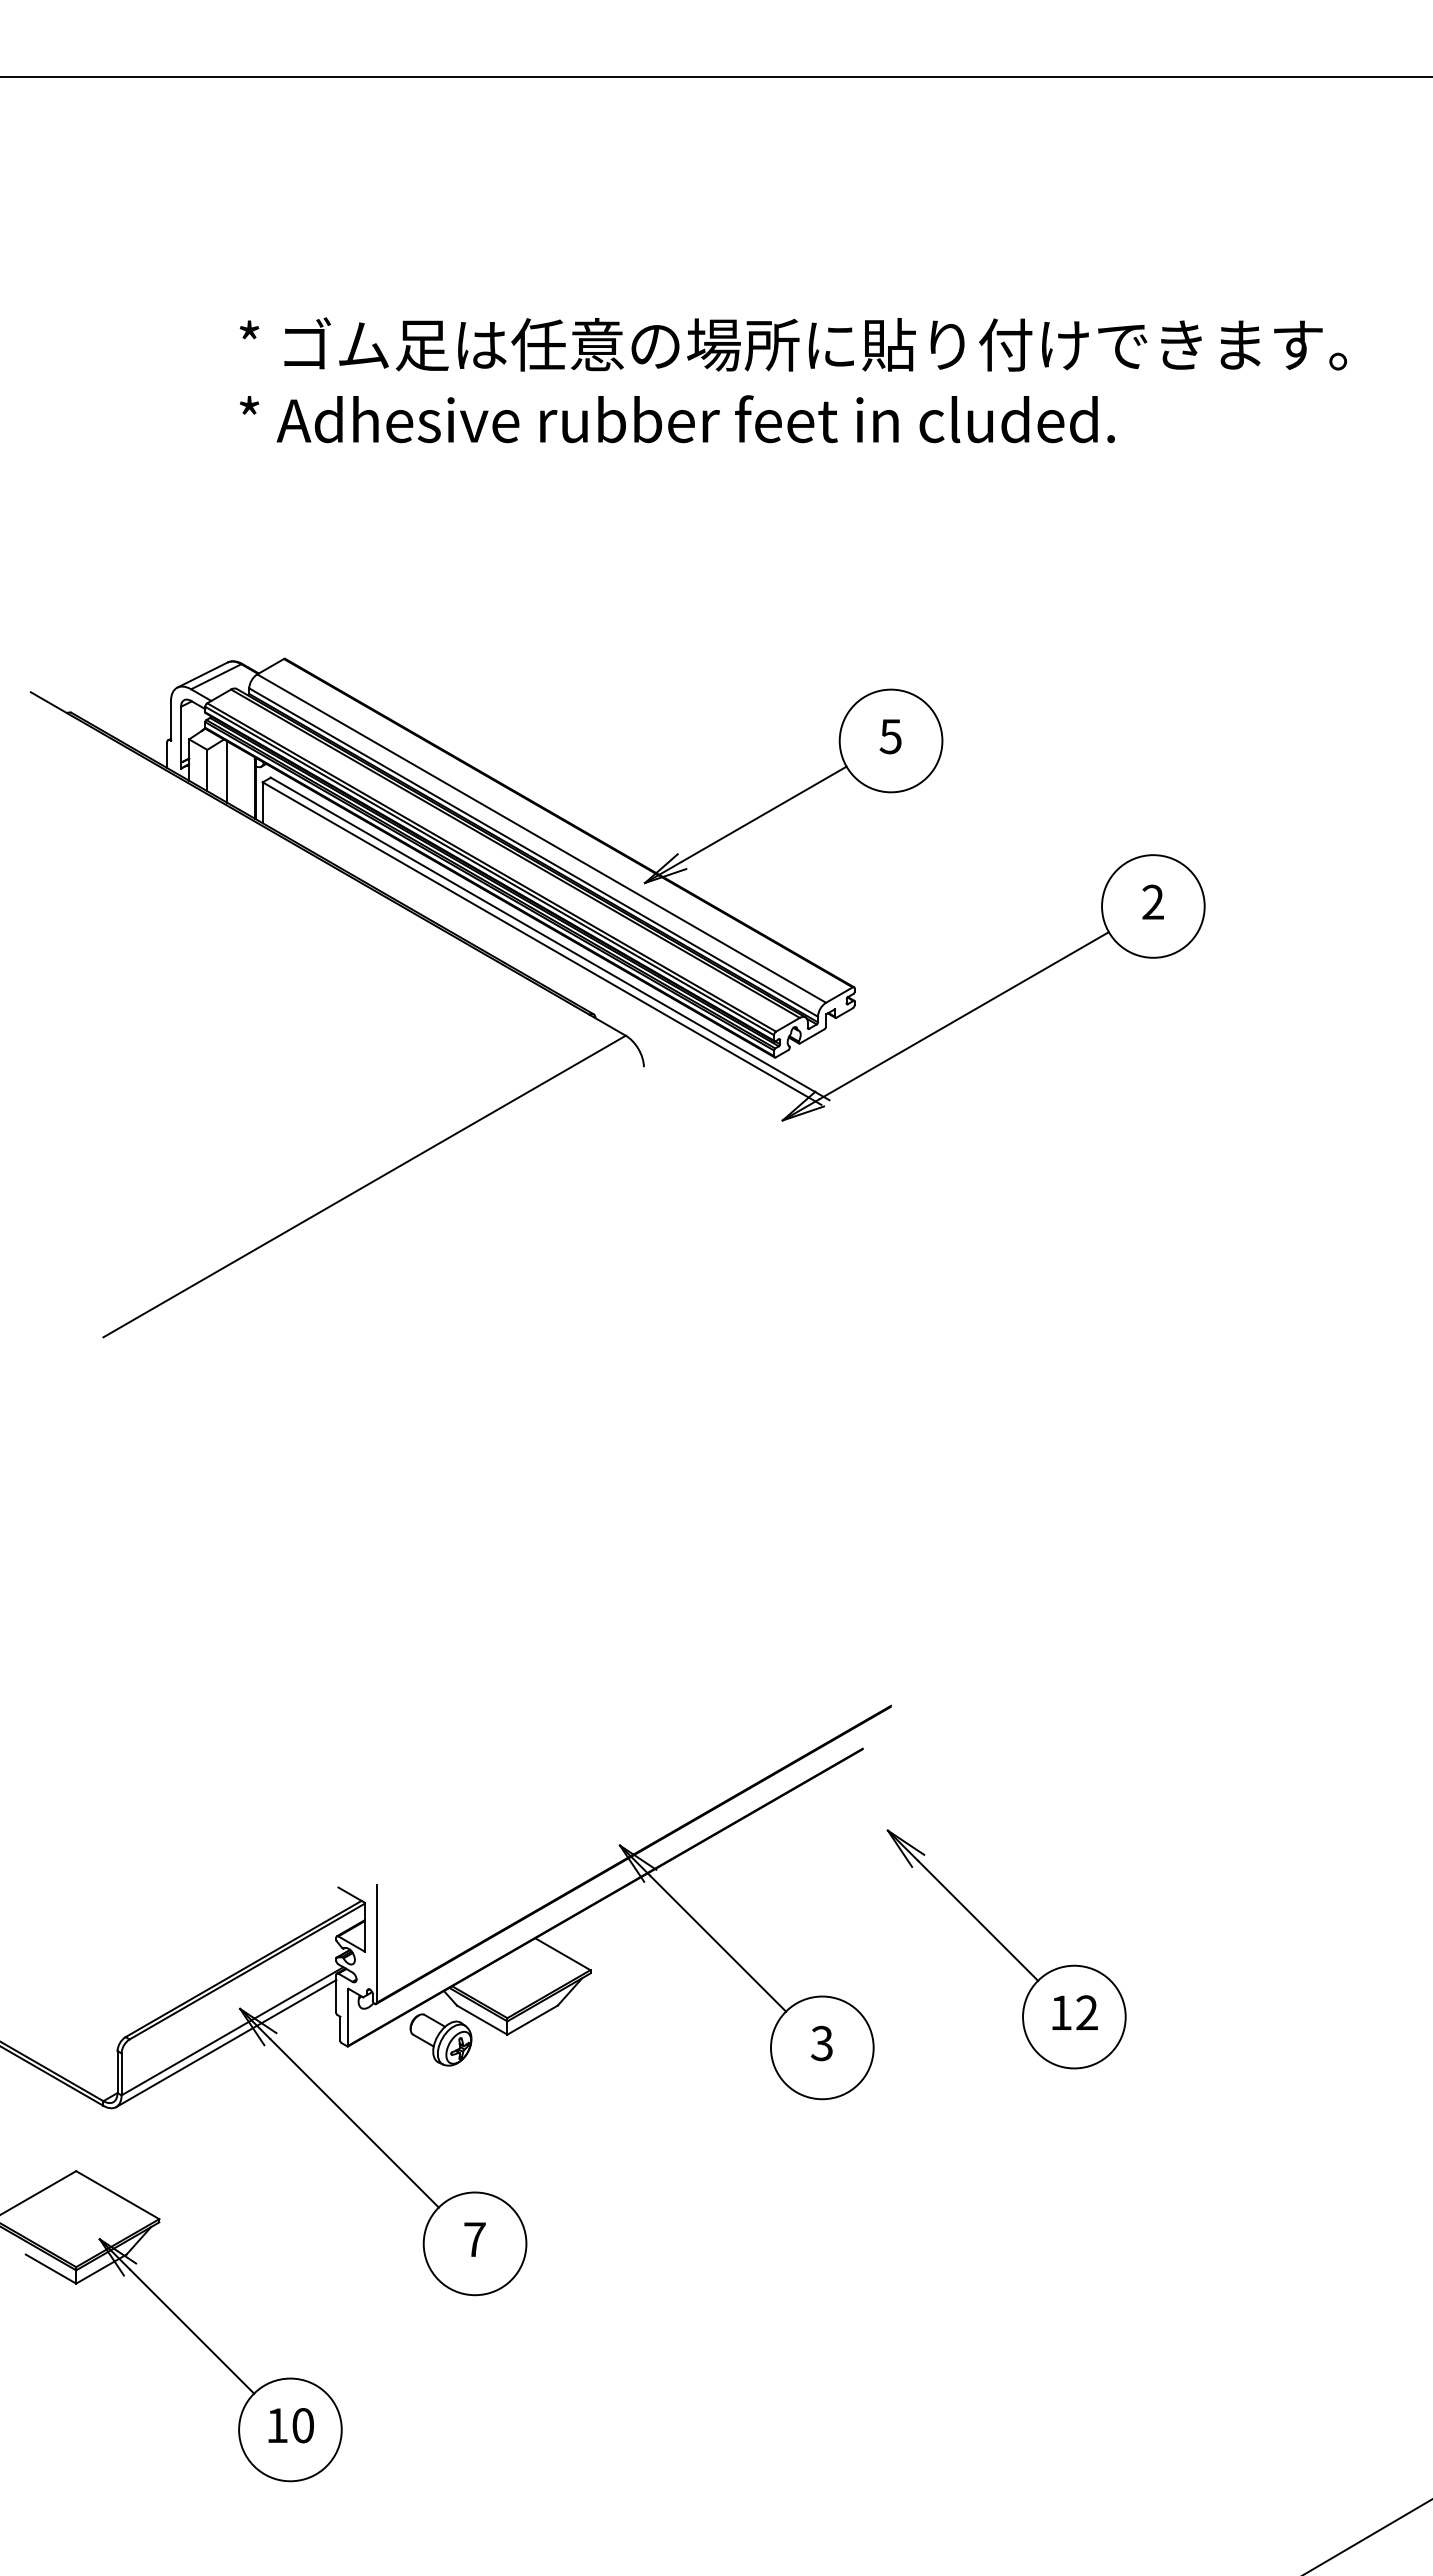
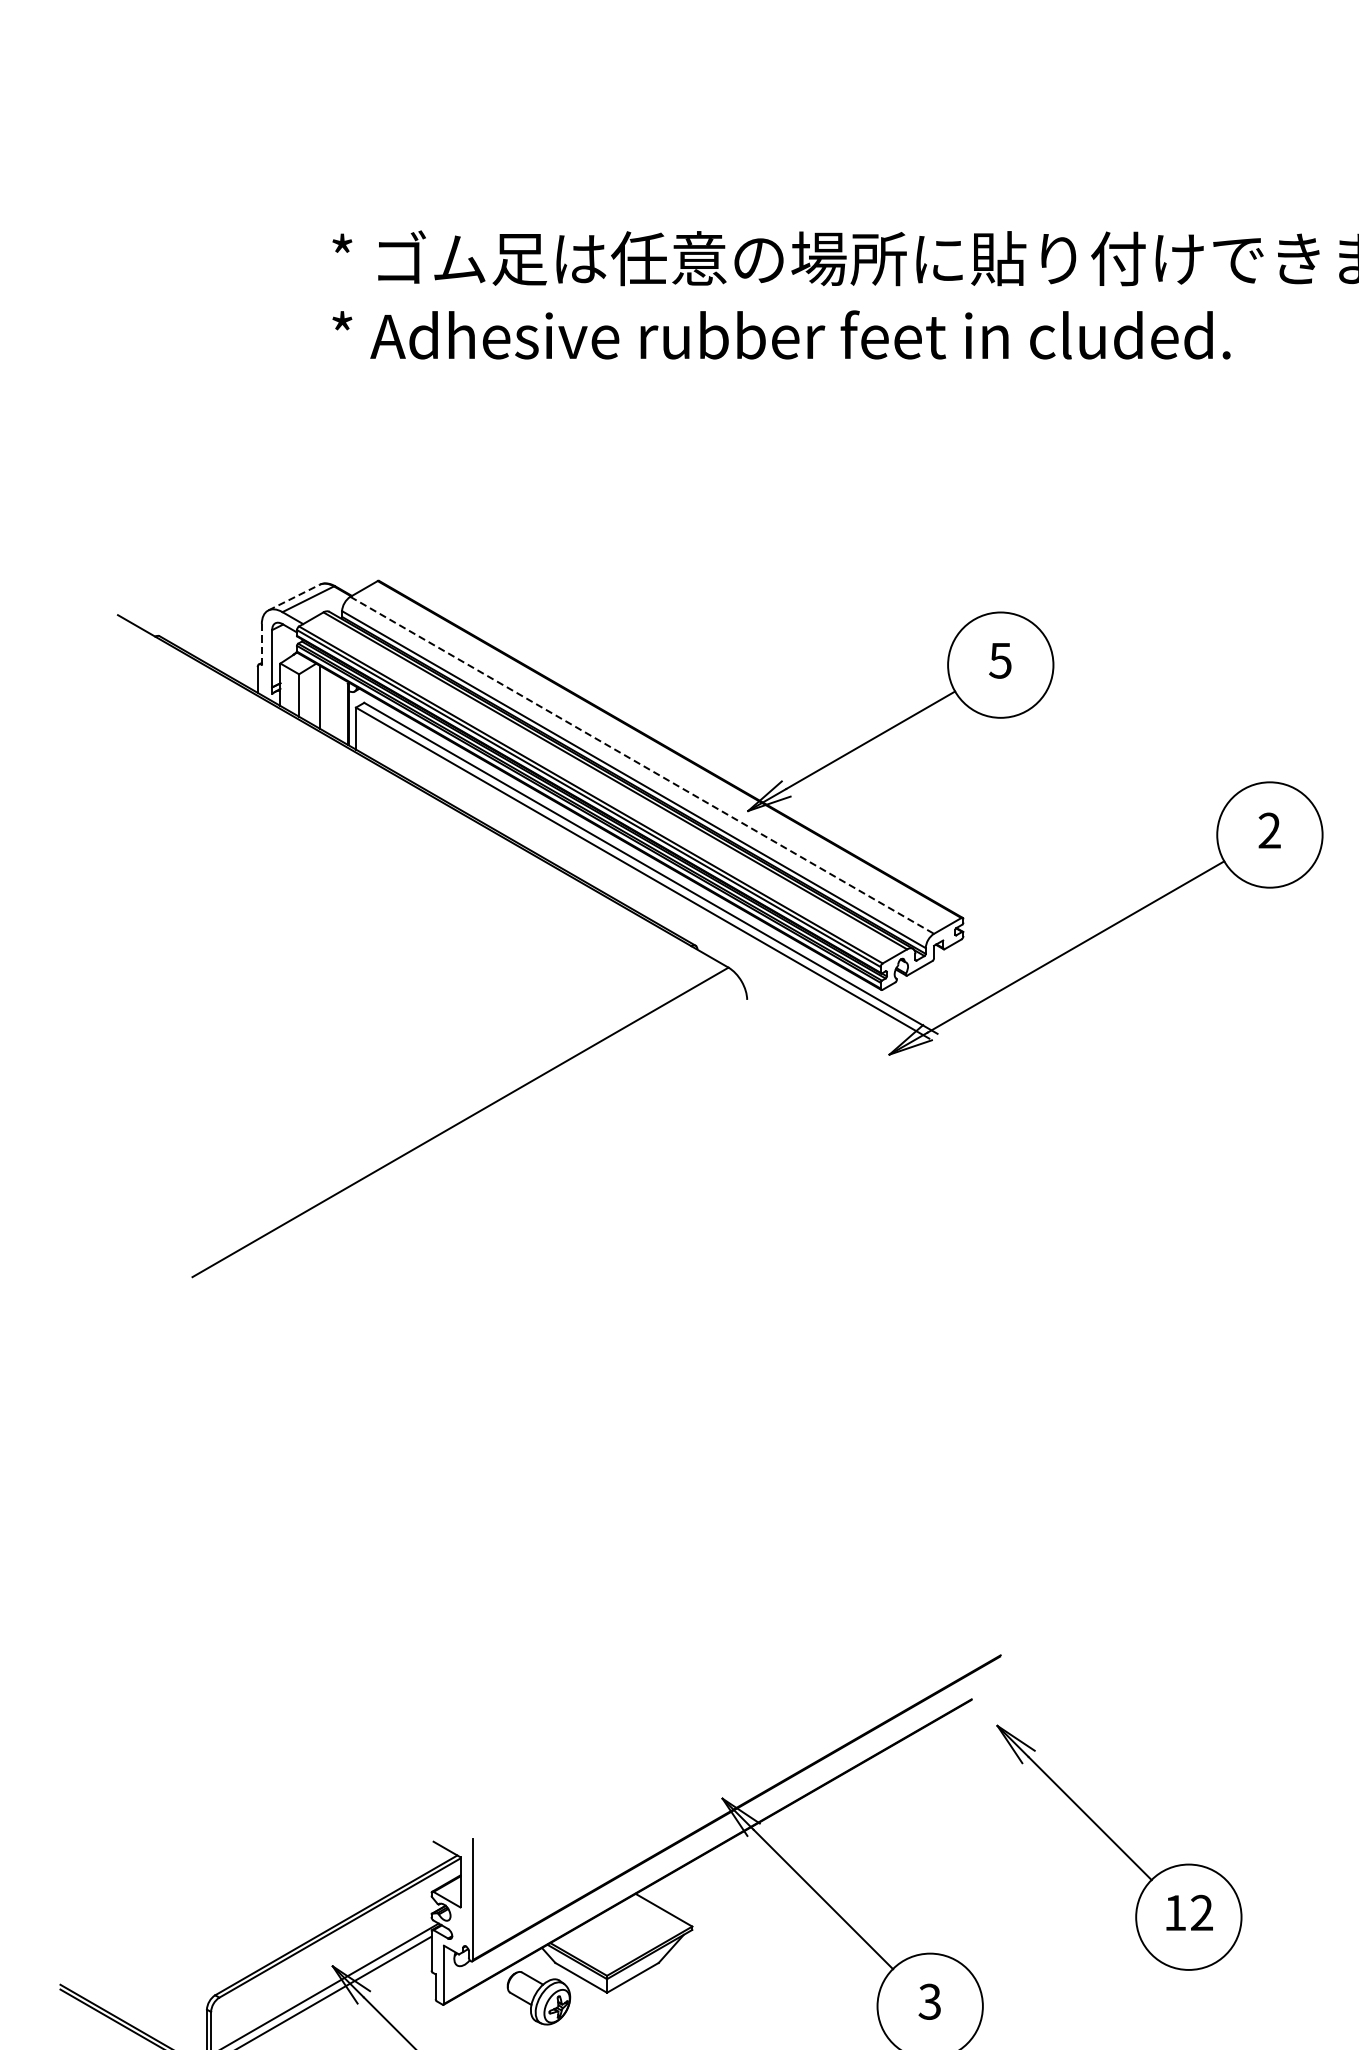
line: (202, 674) -> (294, 596), solid -> dashed
line: (171, 720) -> (262, 644), solid -> dashed
line: (542, 838) -> (643, 765), solid -> dashed
part: (1006, 1949) -> (1119, 1847), moved

